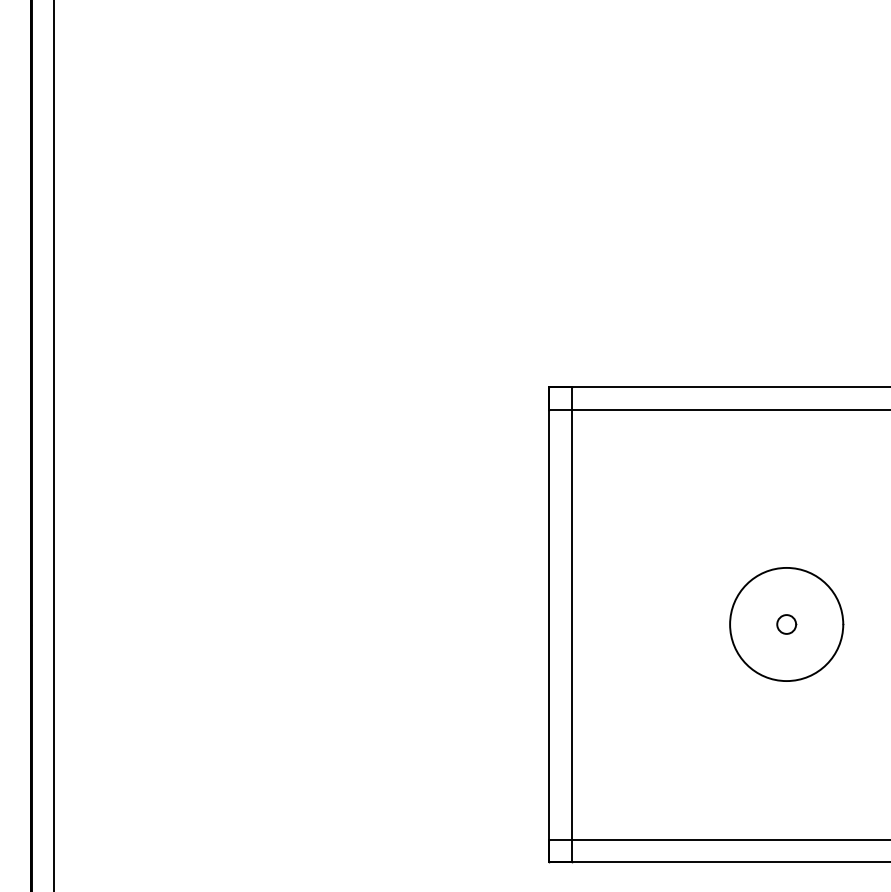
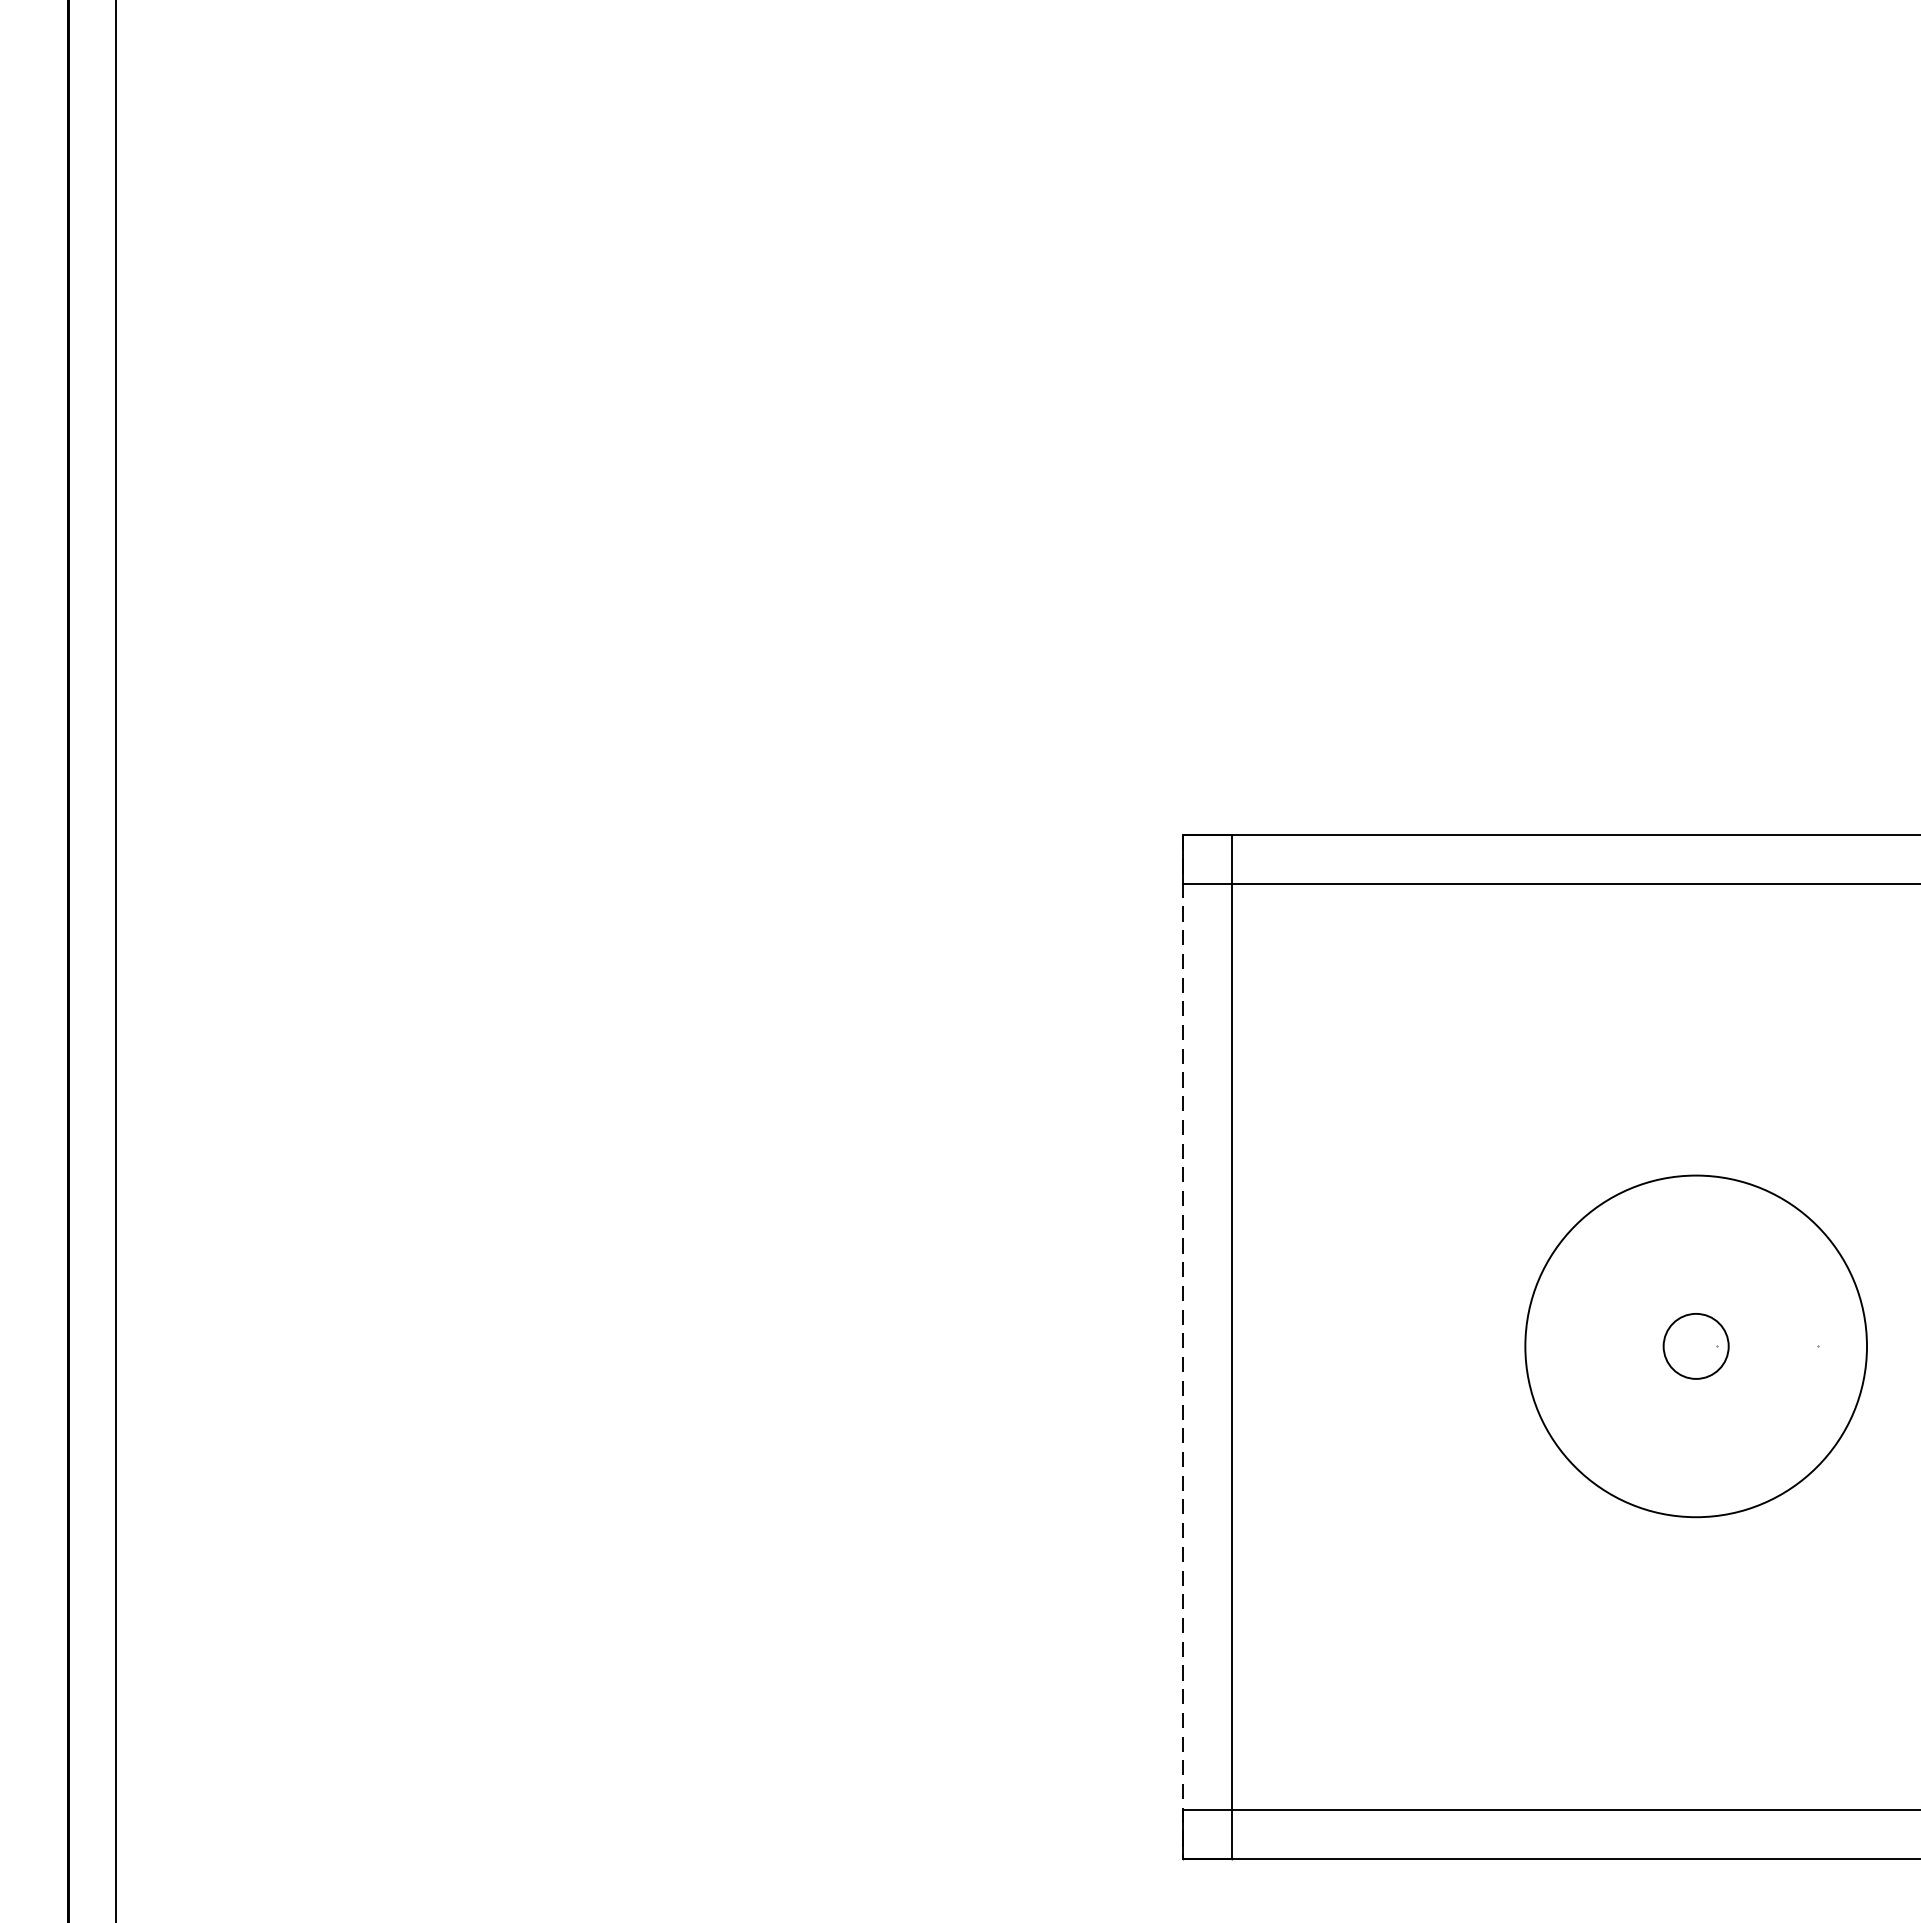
circle: (786, 624) -> (1695, 1346), size x1.4
circle: (786, 624) -> (1695, 1346), size x1.6
line: (548, 625) -> (1182, 1348), solid -> dashed

